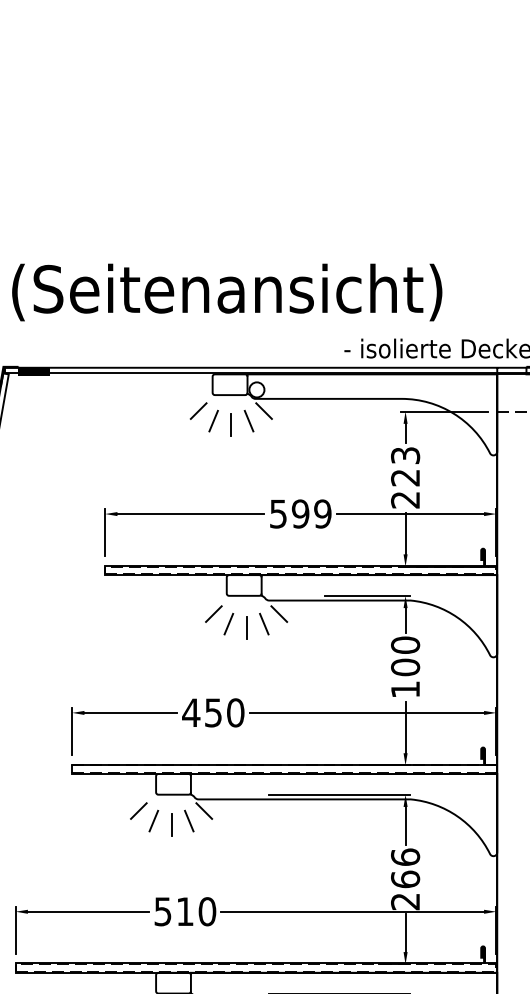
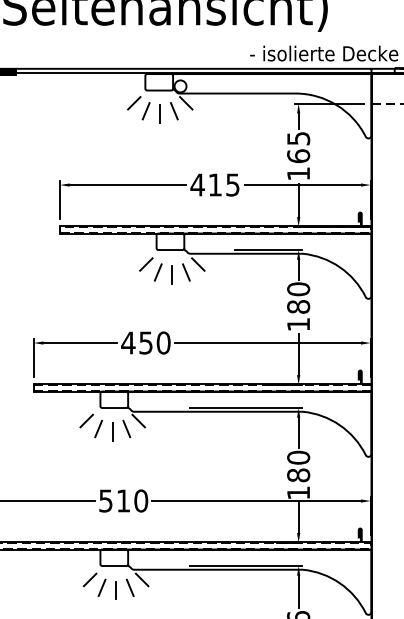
text: (405, 477) -> (298, 156), 223 -> 165
text: (300, 513) -> (215, 184), 599 -> 415
text: (405, 667) -> (298, 306), 100 -> 180
text: (405, 879) -> (298, 475), 266 -> 180

